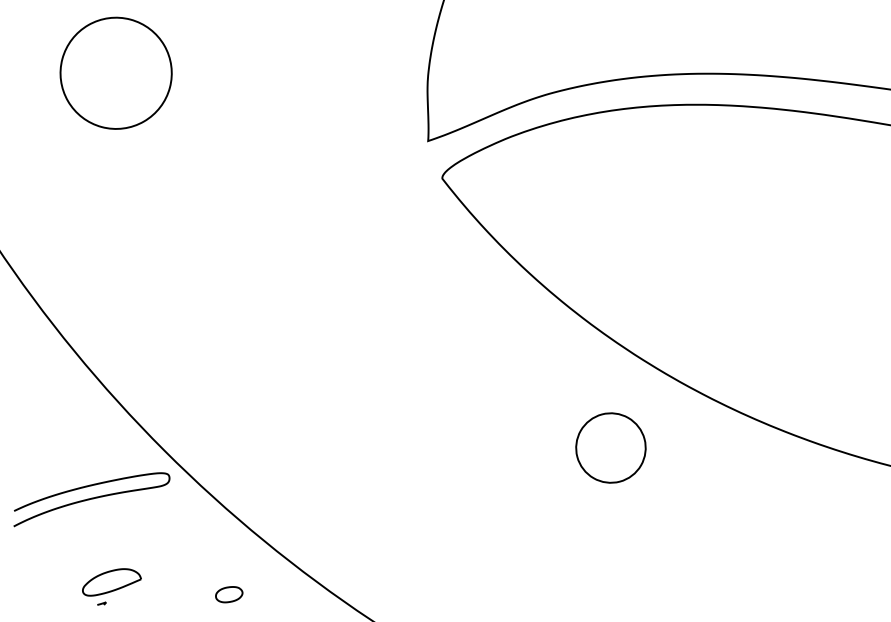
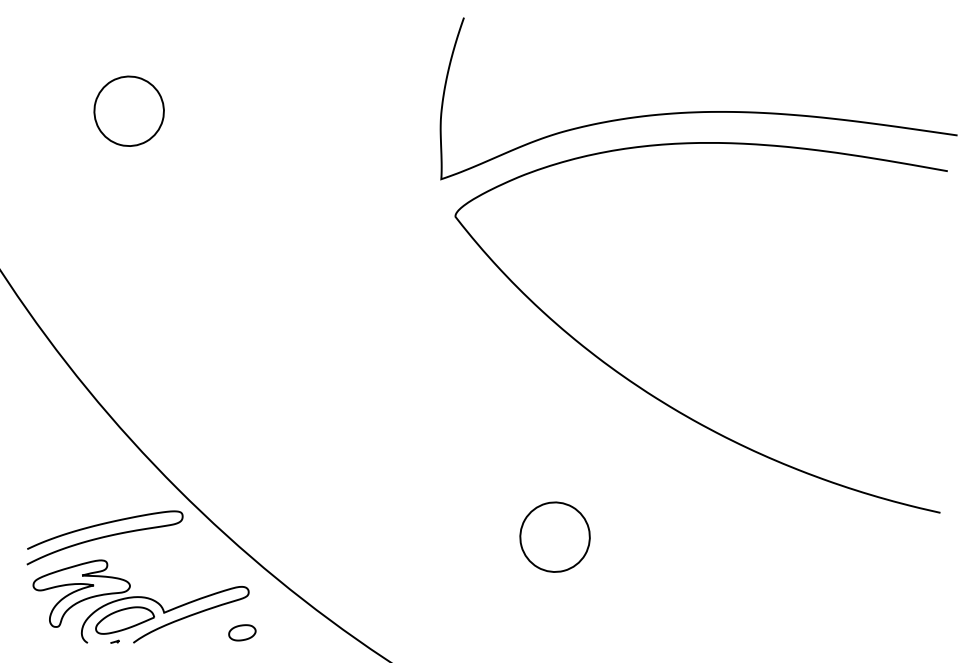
part: (115, 72) -> (128, 110), size x0.62
part: (610, 447) -> (554, 536), moved
part: (127, 563) -> (140, 601), added

